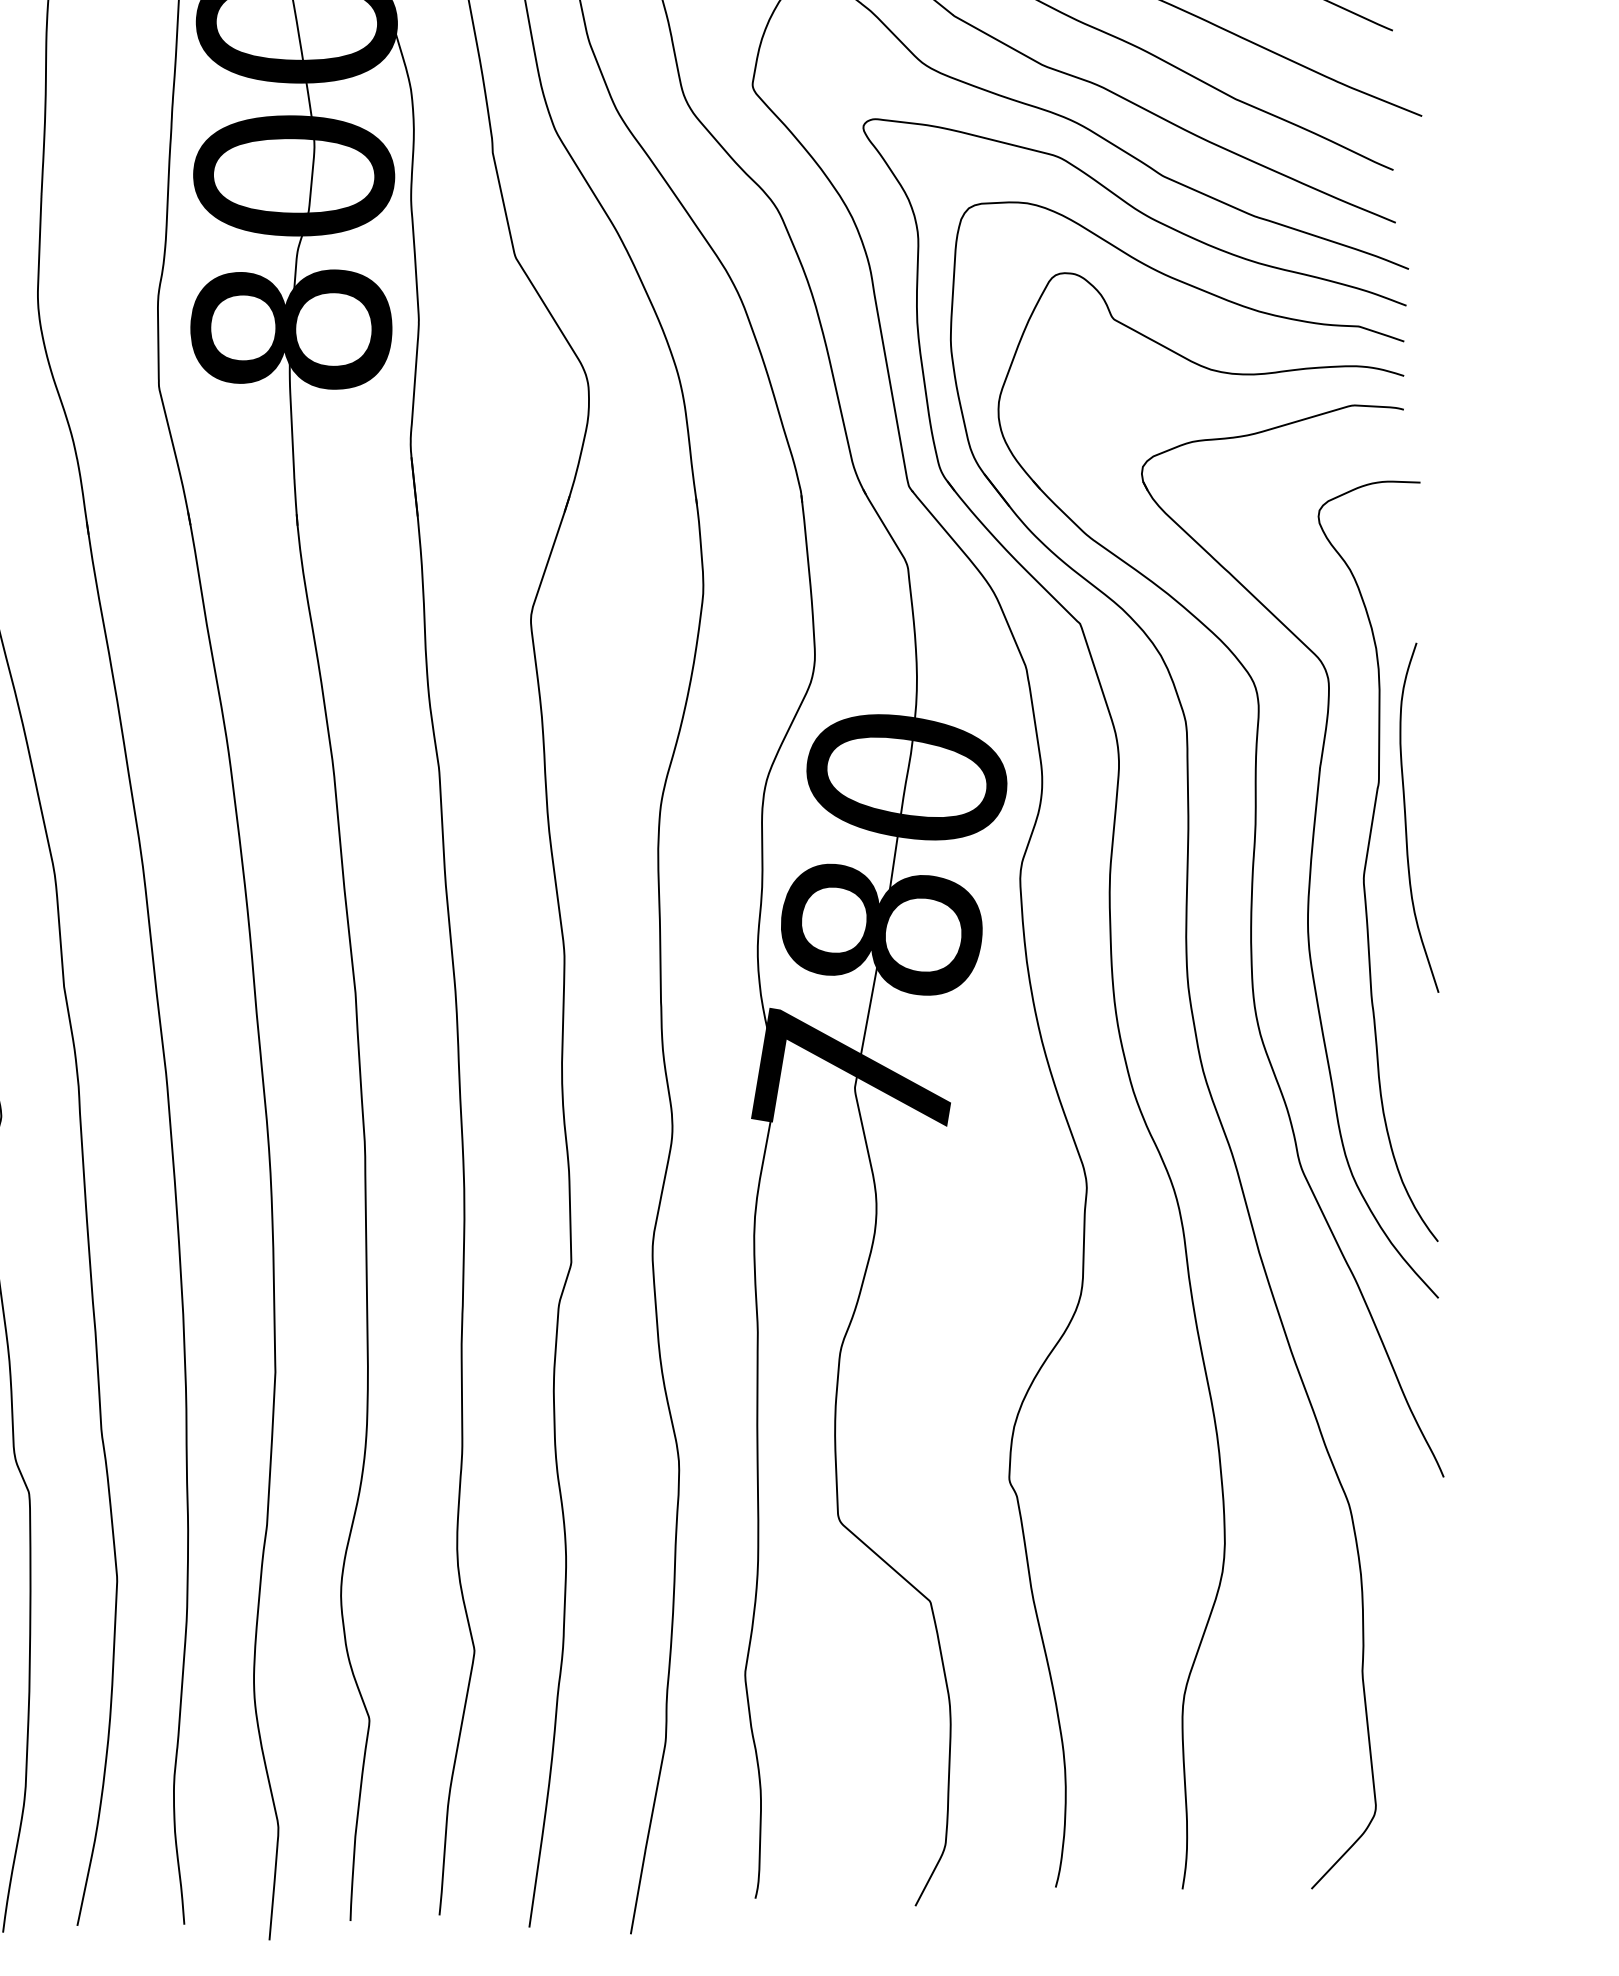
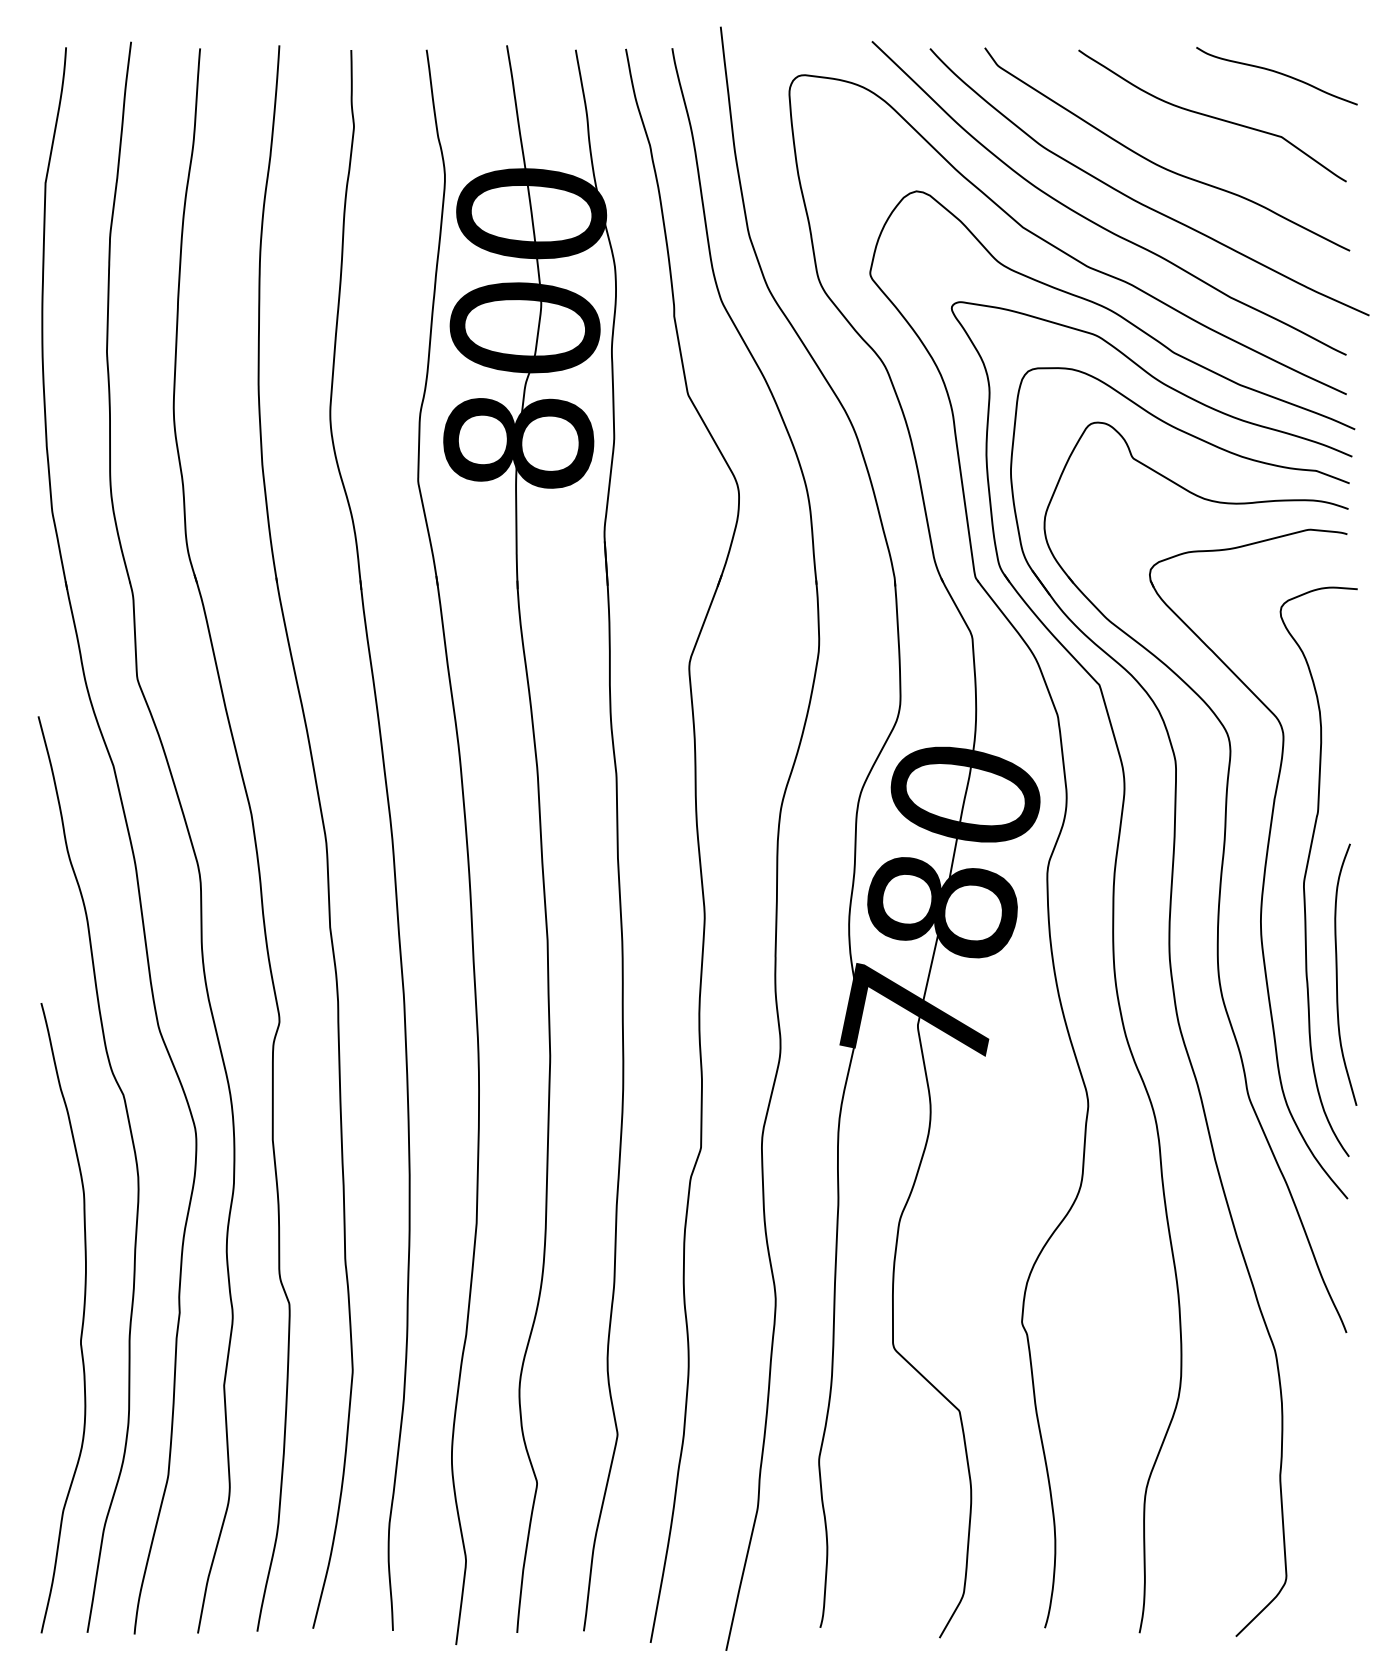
curve: (1406, 818) -> (1337, 974), moved

